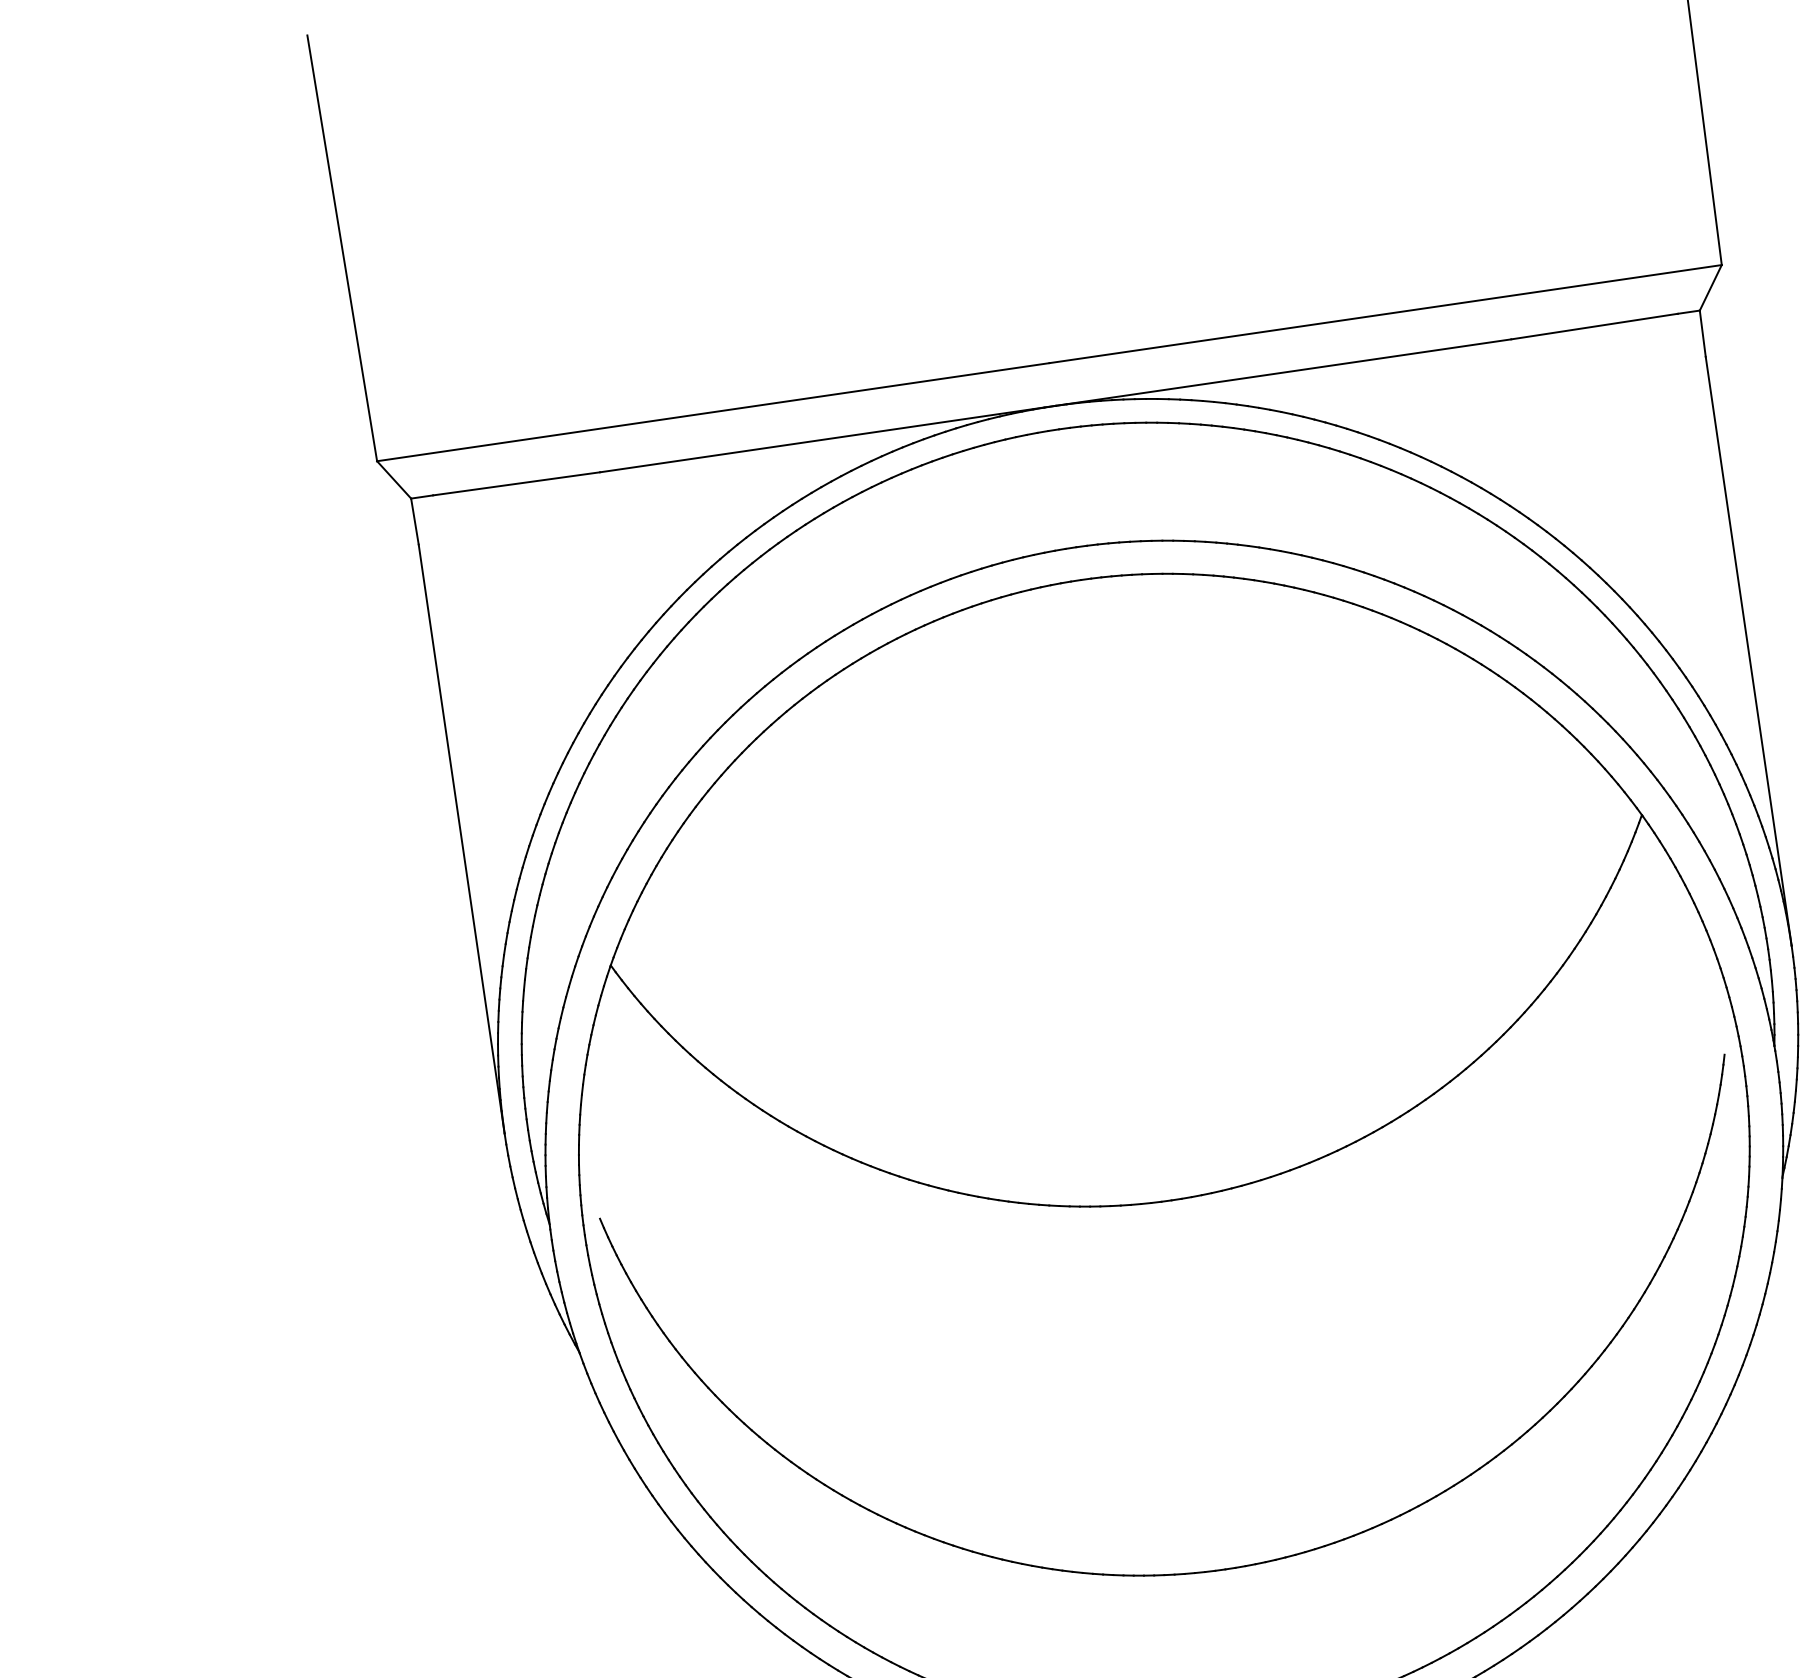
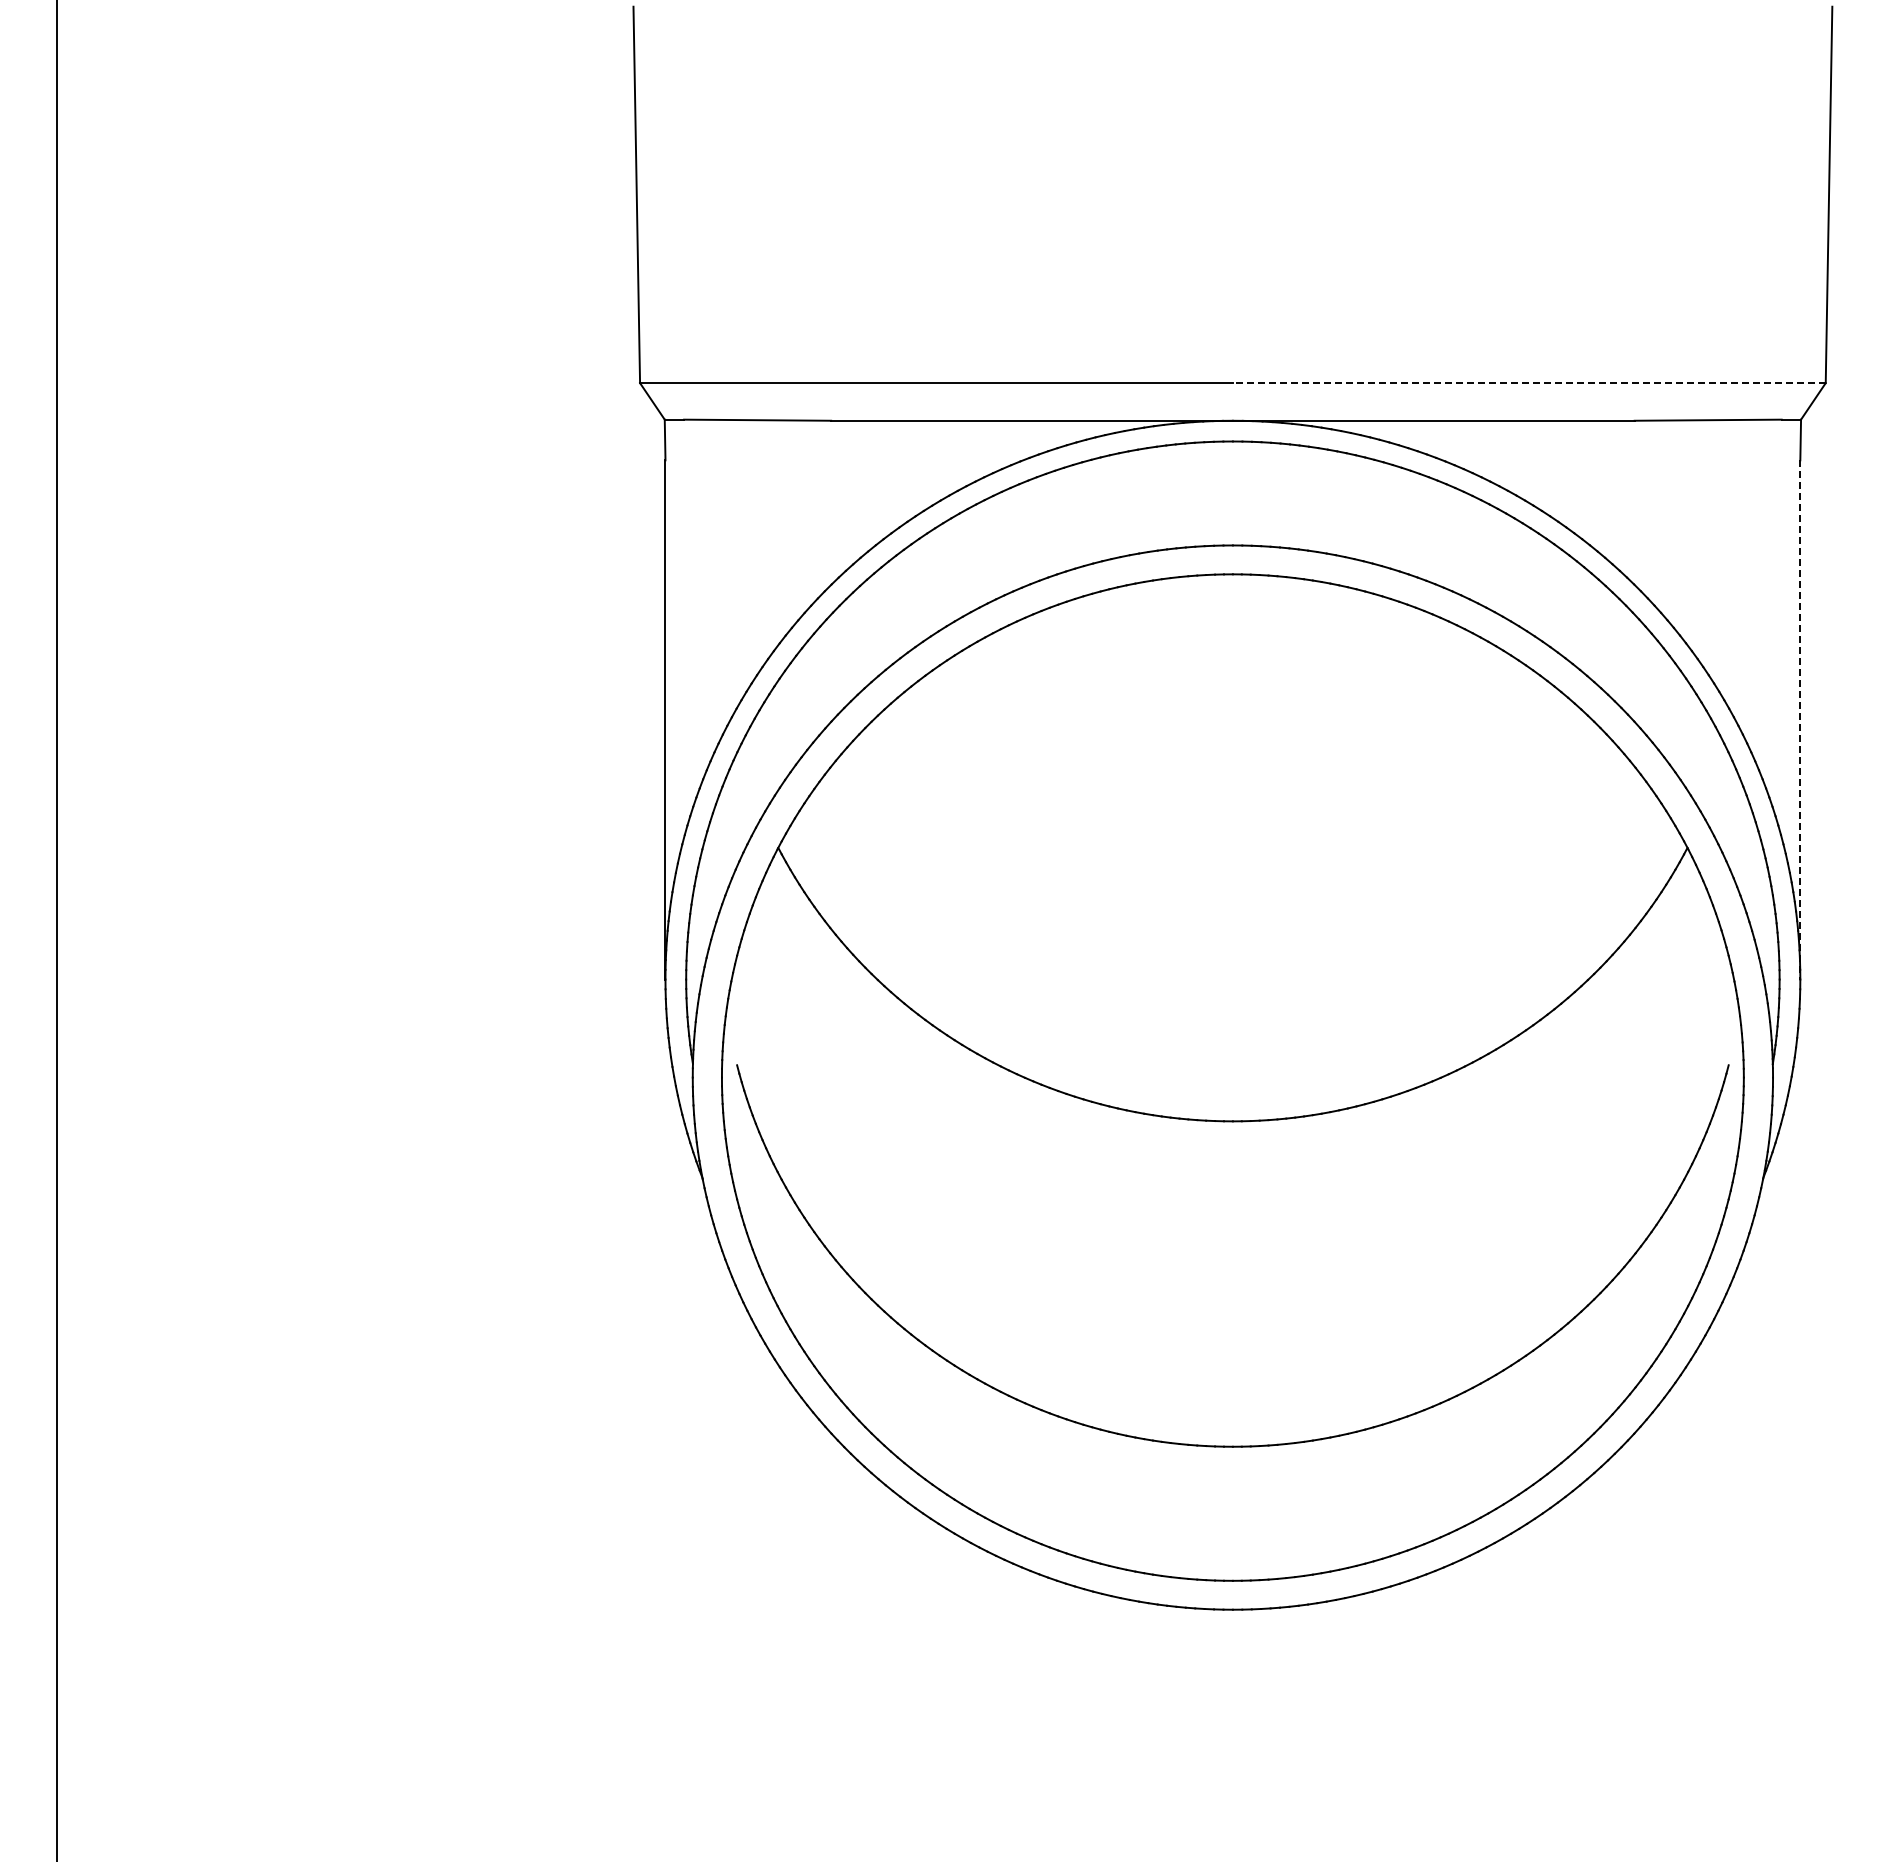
line: (1384, 314) -> (1528, 383), solid -> dashed
line: (1748, 650) -> (1800, 719), solid -> dashed

